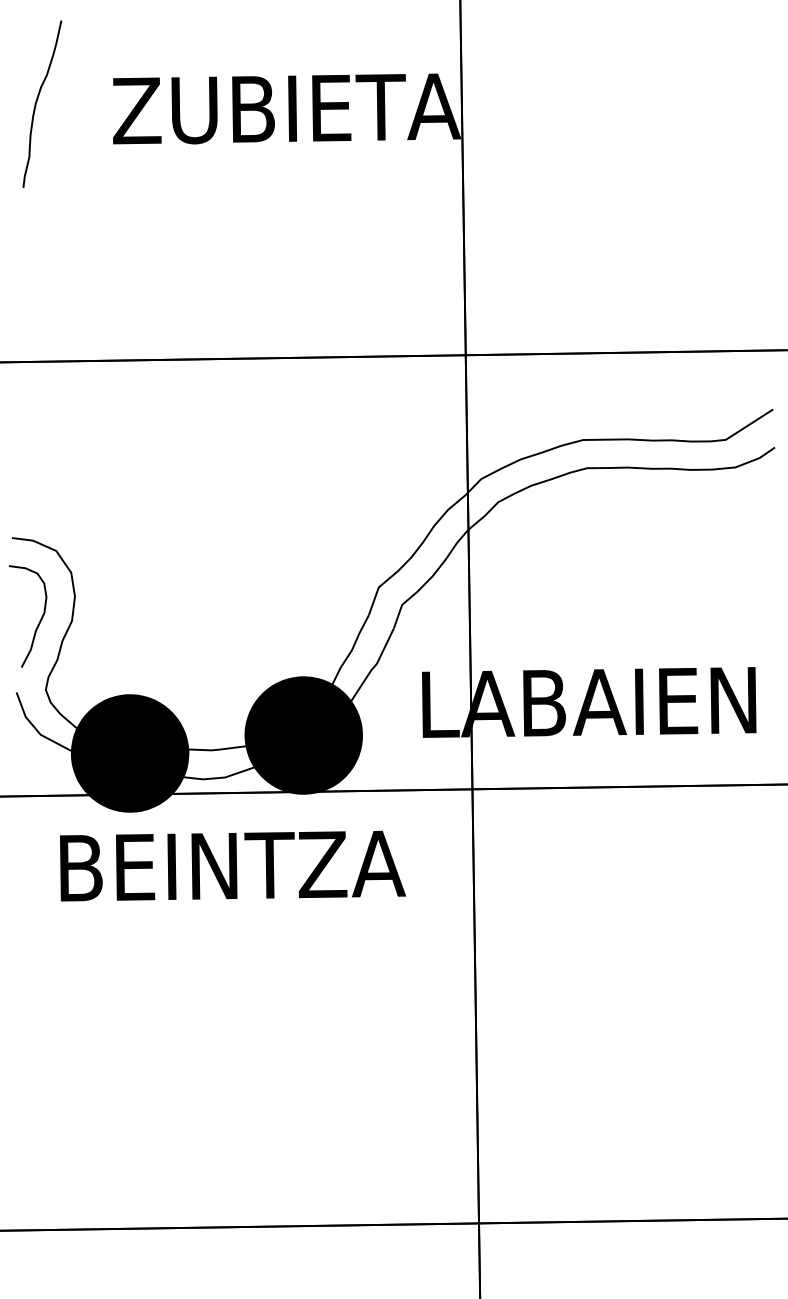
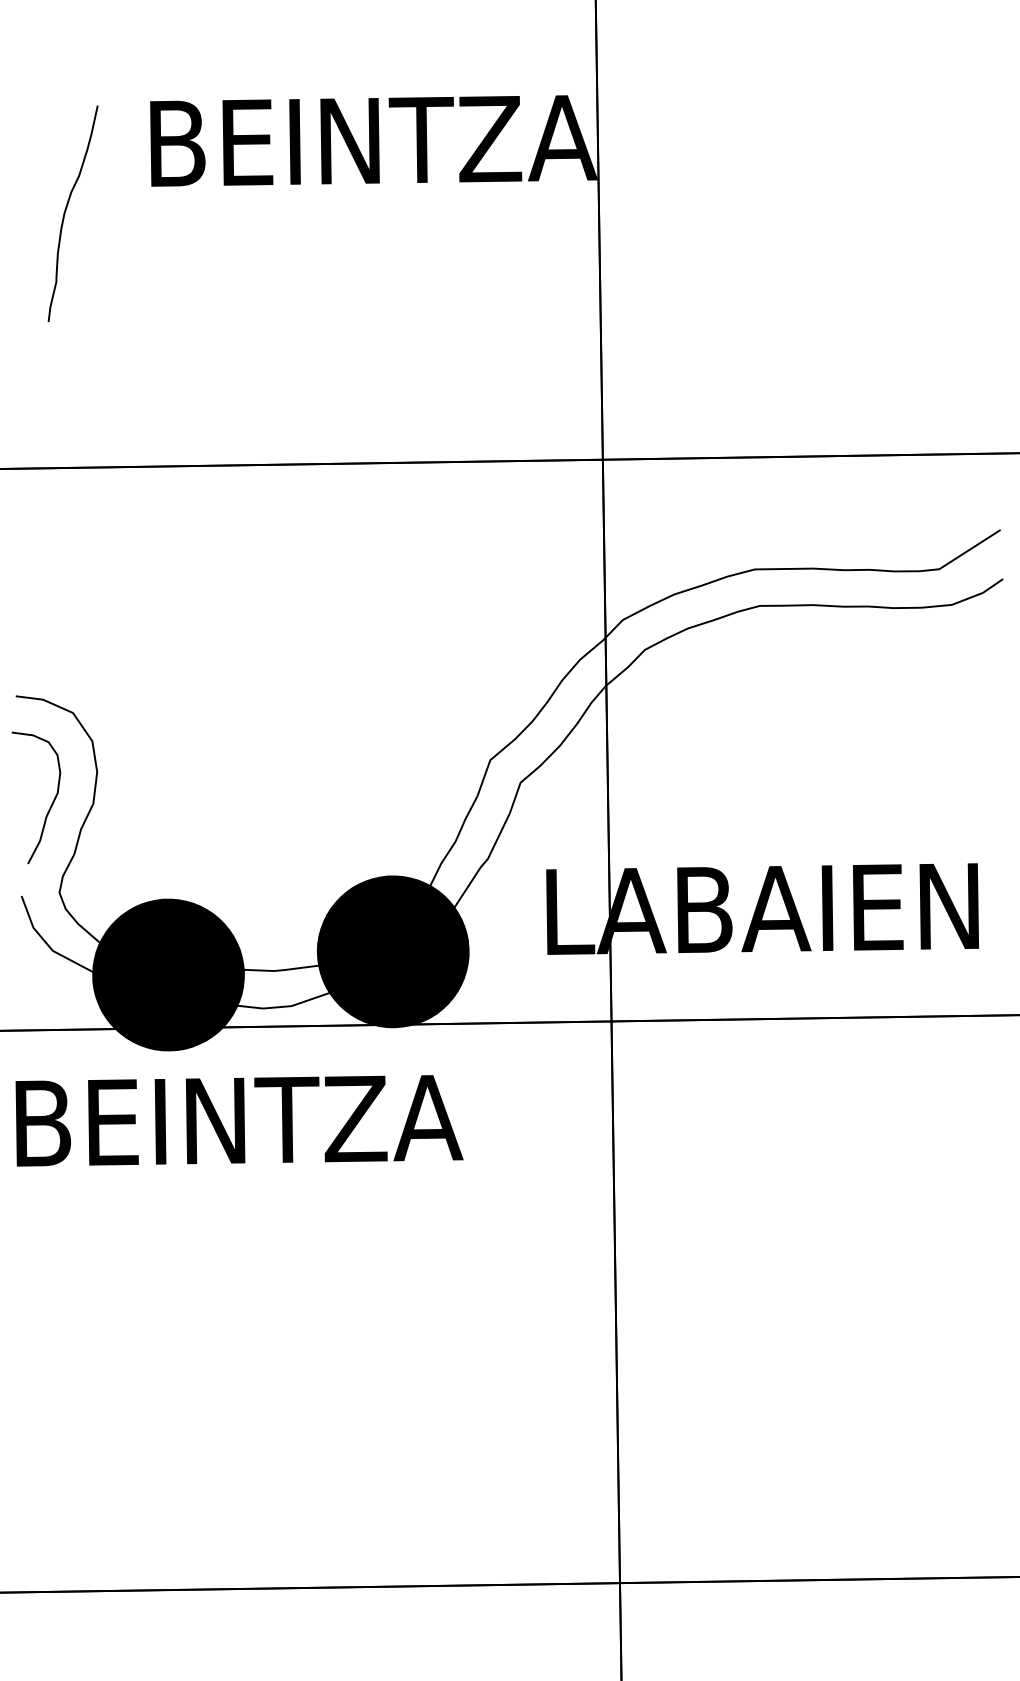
curve: (37, 102) -> (66, 211), moved
text: (287, 108) -> (372, 140), ZUBIETA -> BEINTZA
text: (233, 865) -> (240, 1120), moved

